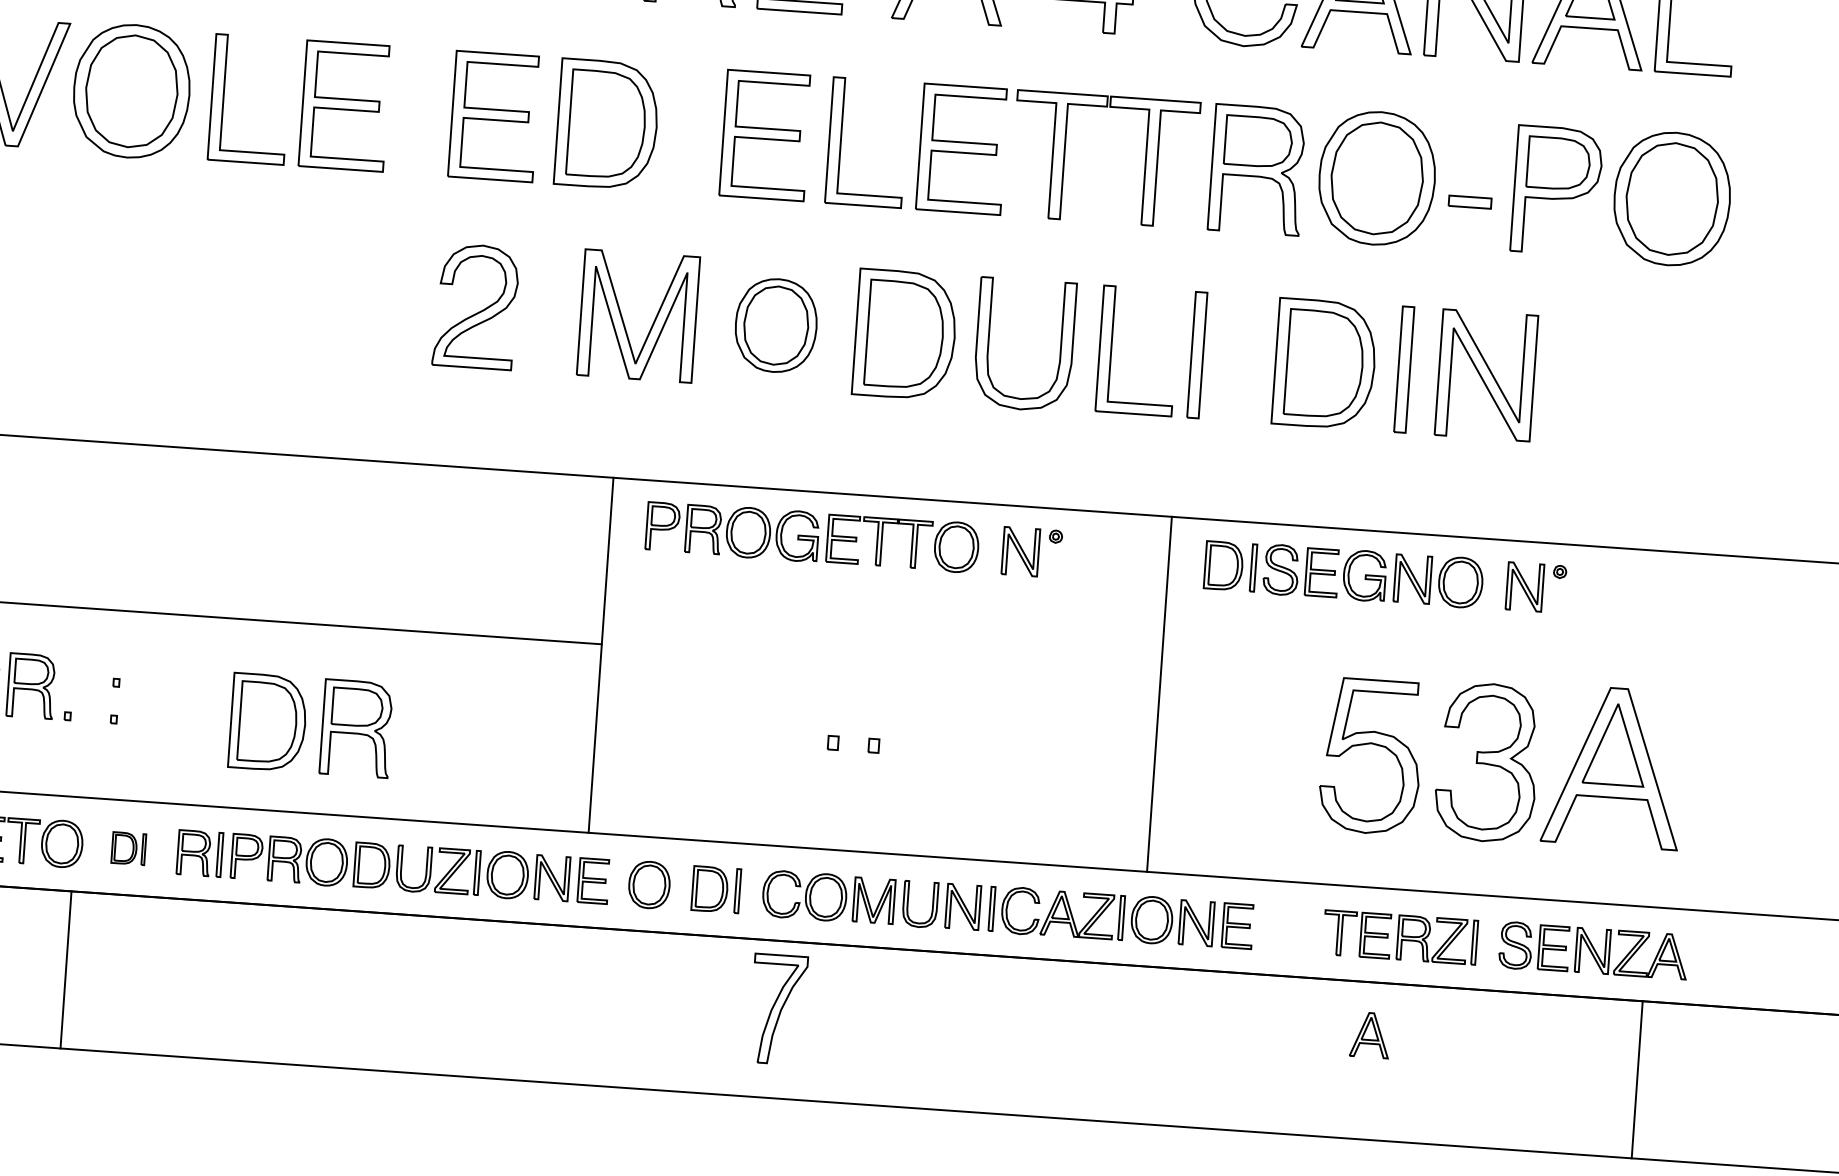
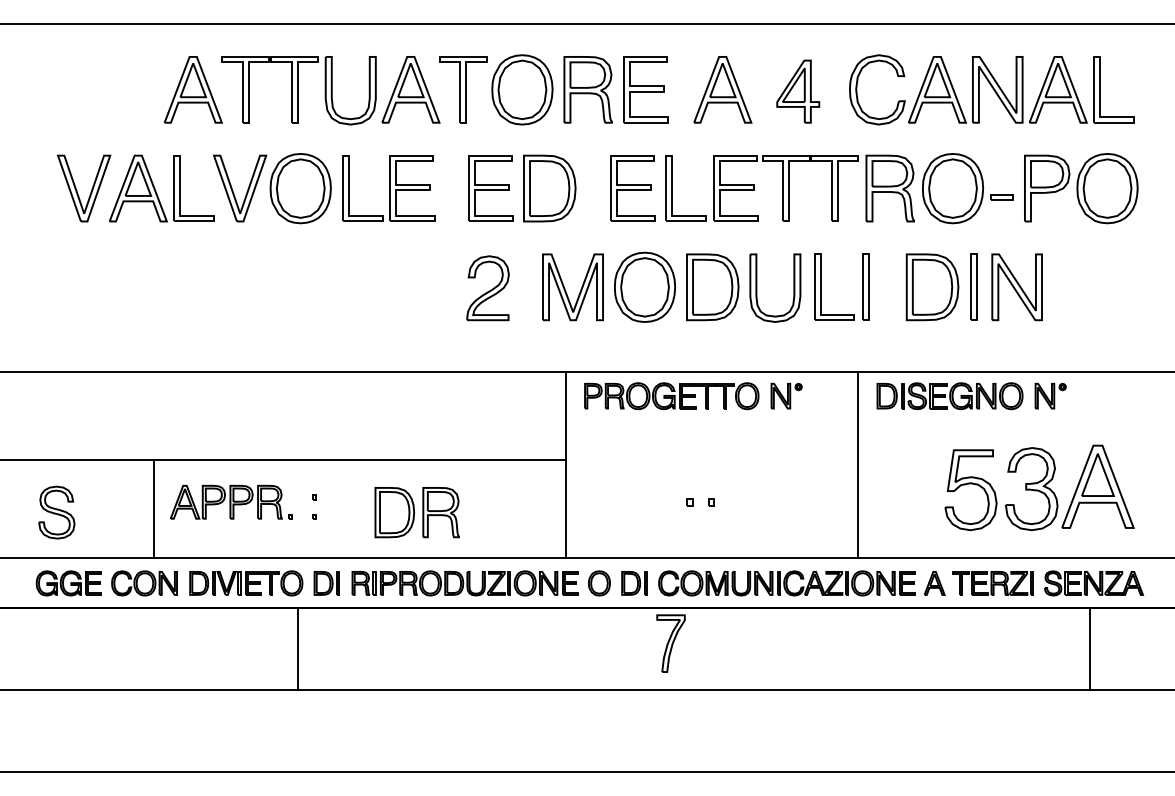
part: (777, 324) -> (645, 286), size x1.43
part: (128, 848) -> (326, 583), size x1.43
part: (1370, 1035) -> (934, 583), moved
line: (1637, 1078) -> (1090, 648), moved

